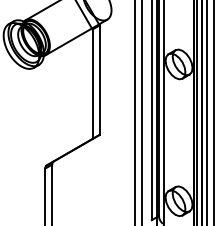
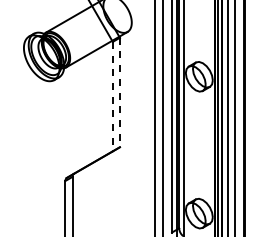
line: (99, 80) -> (119, 92), solid -> dashed
line: (92, 84) -> (112, 96), solid -> dashed

